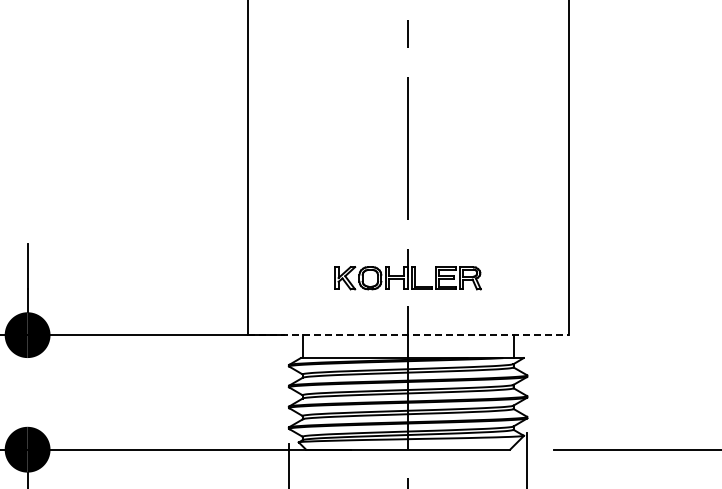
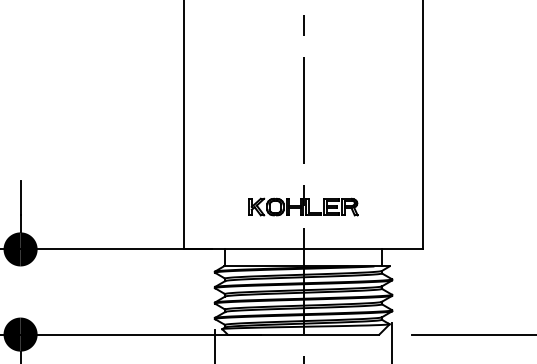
line: (408, 335) -> (303, 249), dashed -> solid

